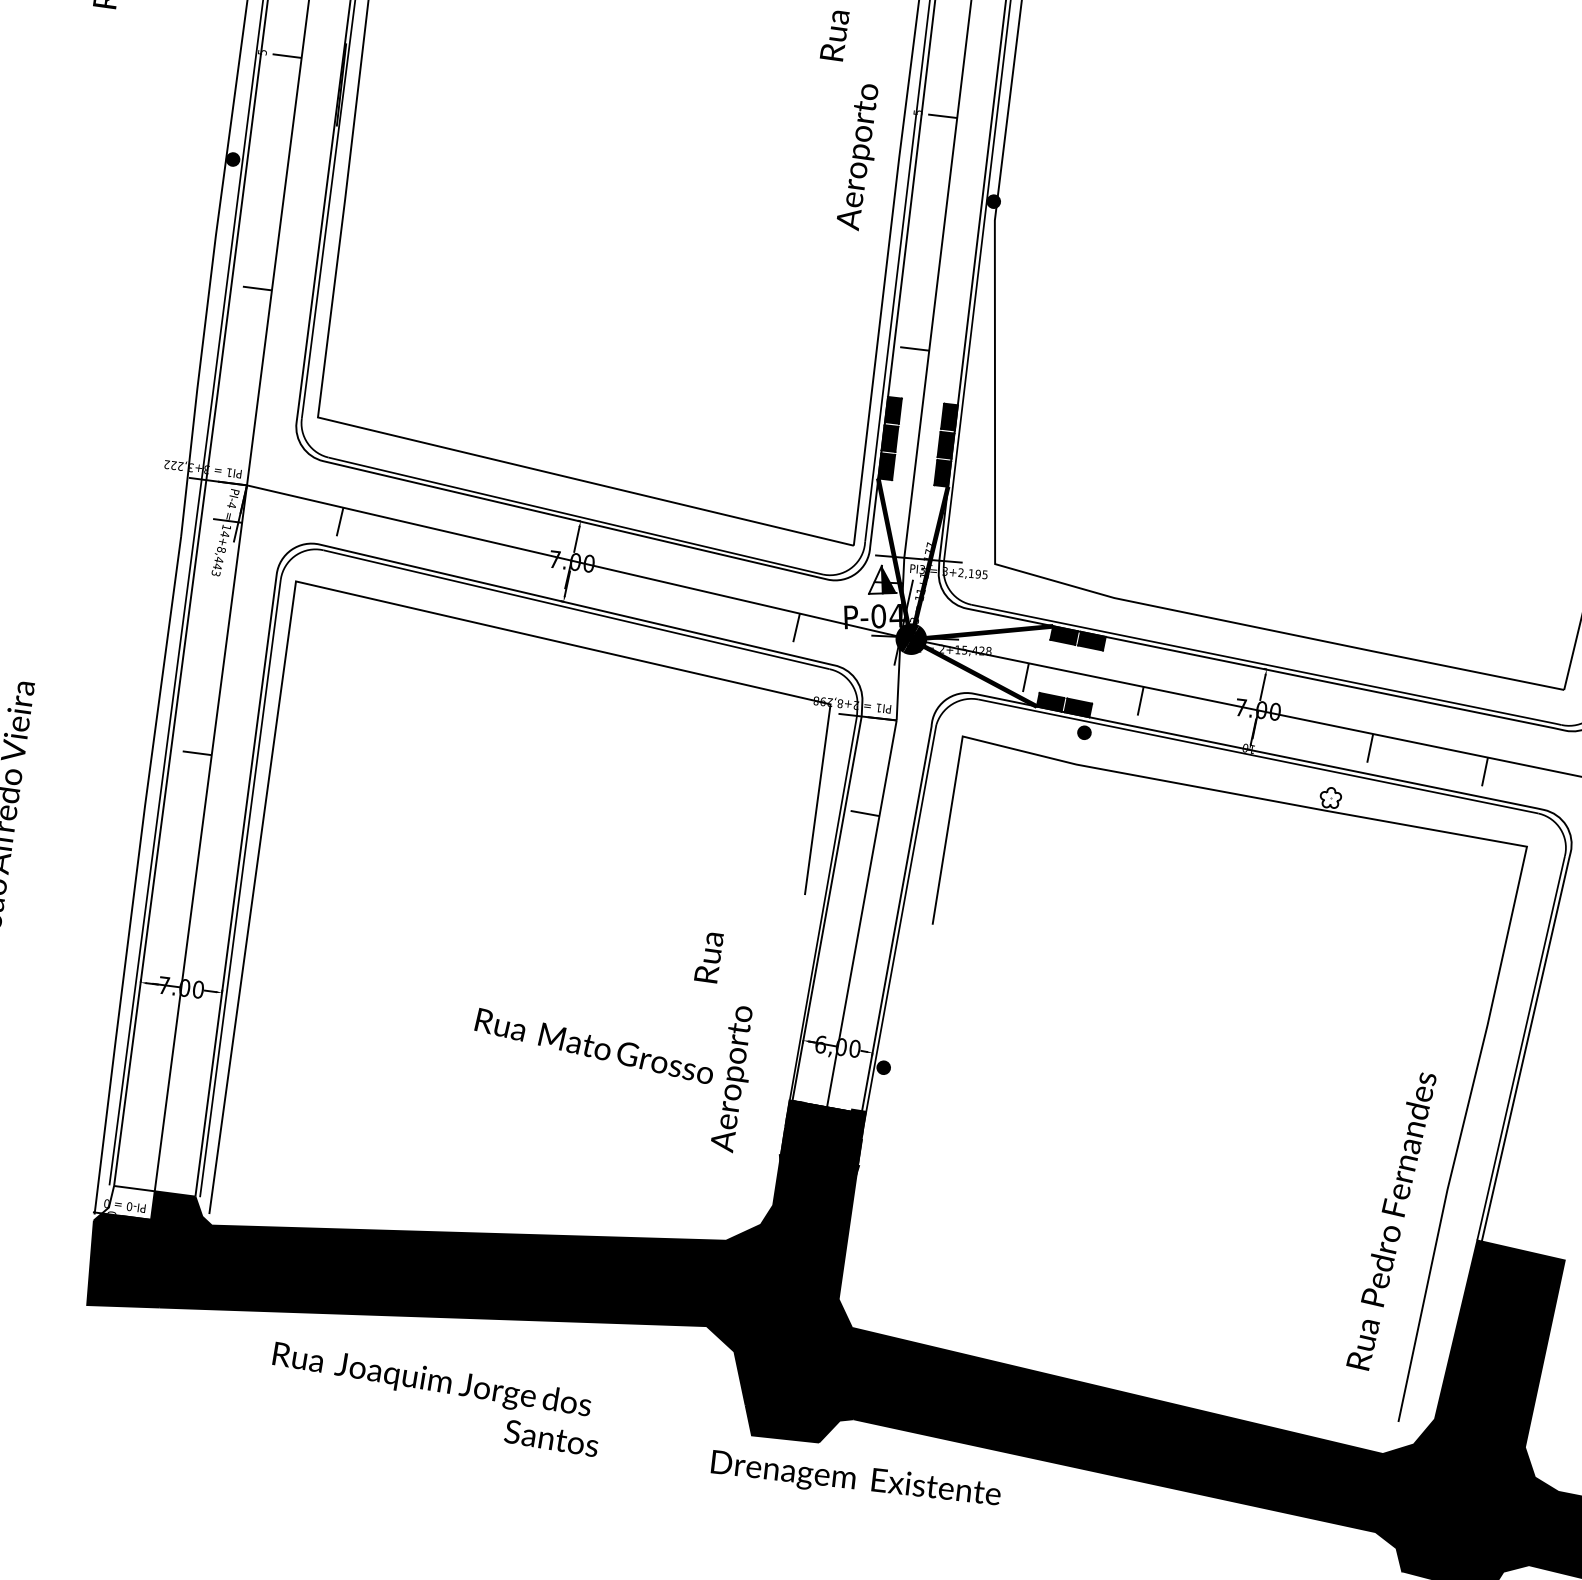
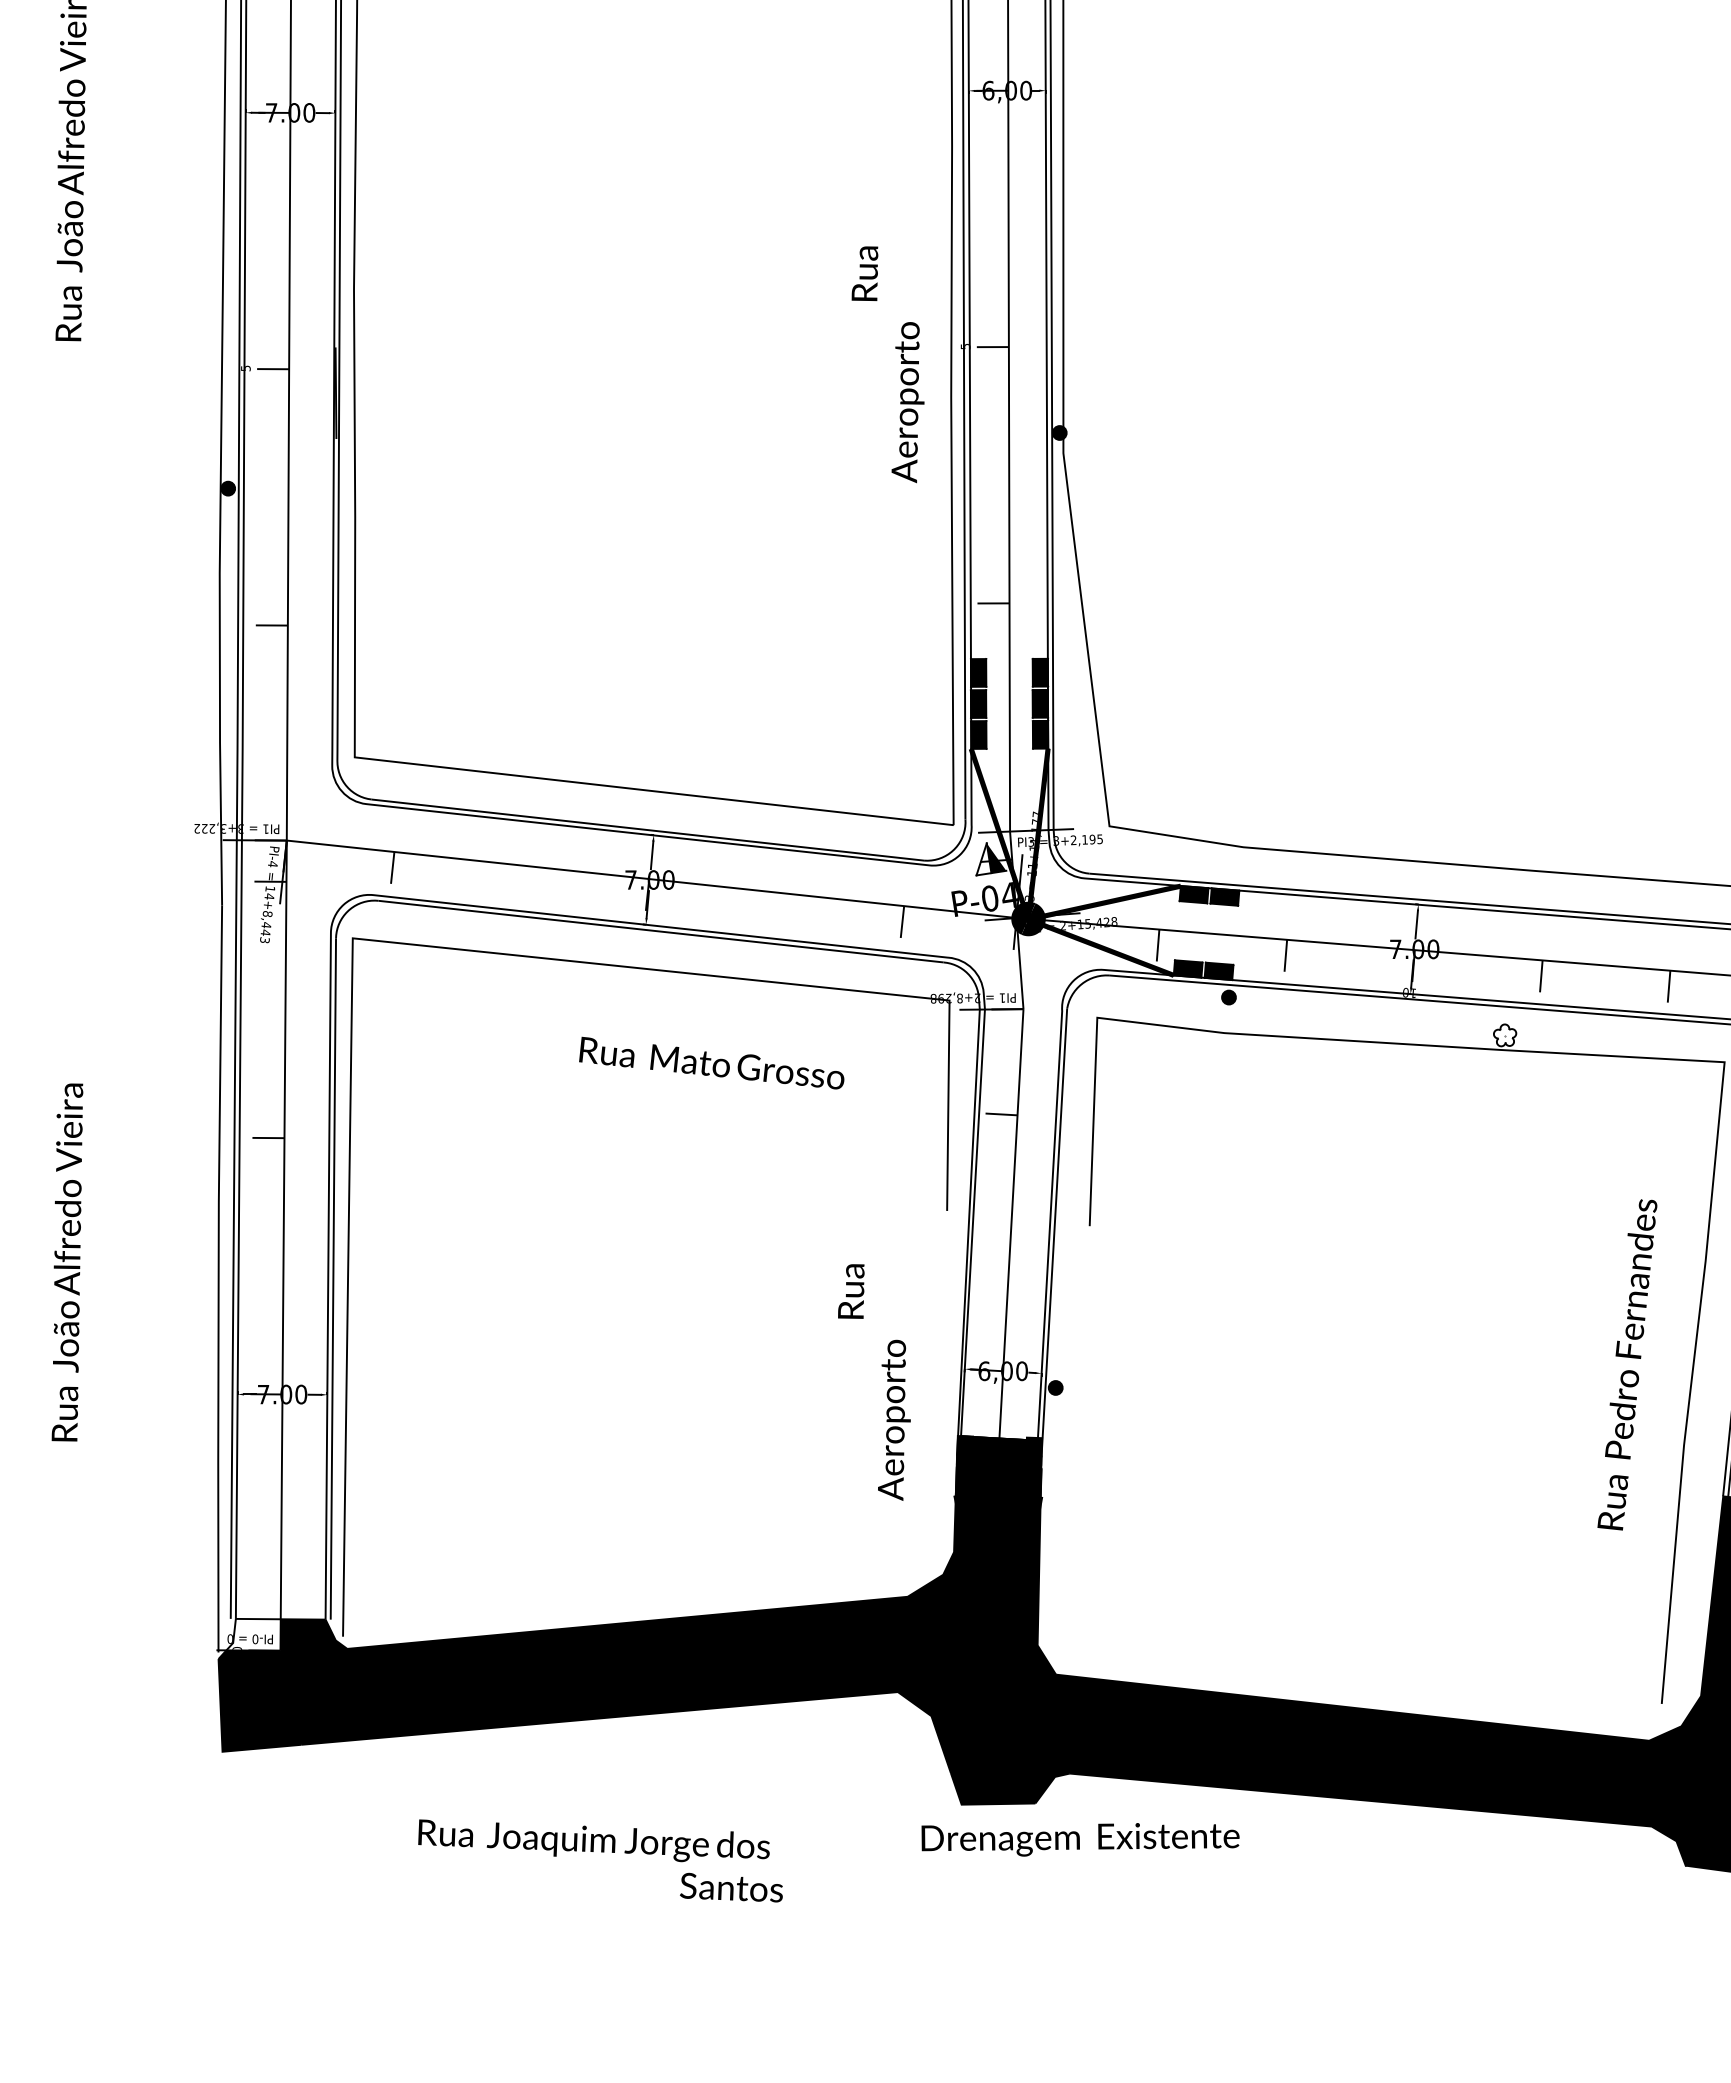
text: (594, 1045) -> (711, 1062), moved
text: (1391, 1220) -> (1627, 1364), moved
text: (435, 1399) -> (600, 1860), moved

